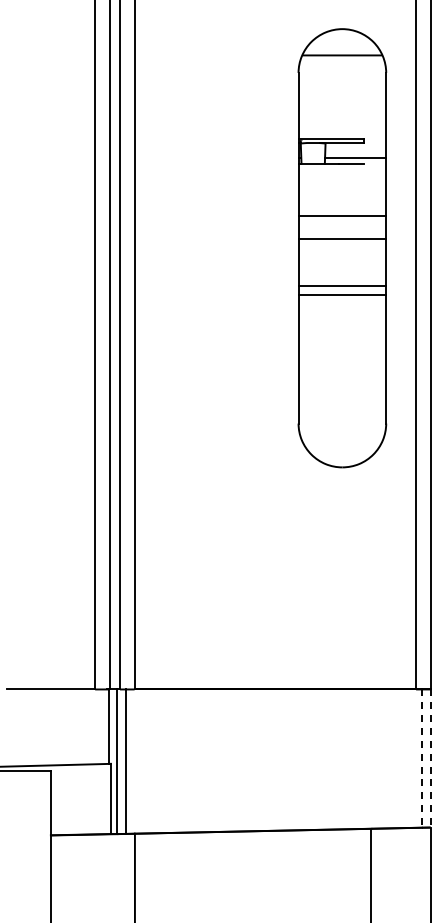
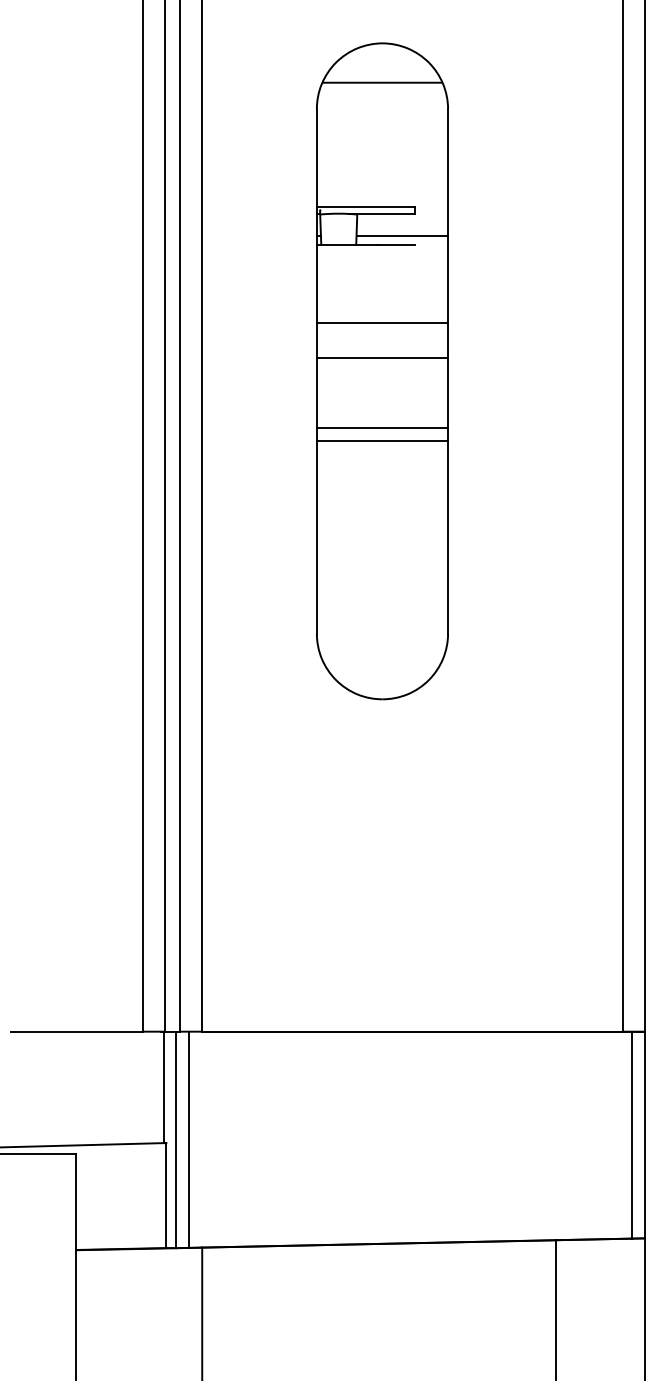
part: (342, 248) -> (382, 371), moved
line: (430, 758) -> (644, 1135), dashed -> solid
line: (421, 759) -> (631, 1136), dashed -> solid

